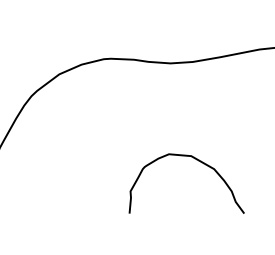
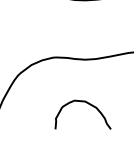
curve: (197, 162) -> (88, 104), moved

